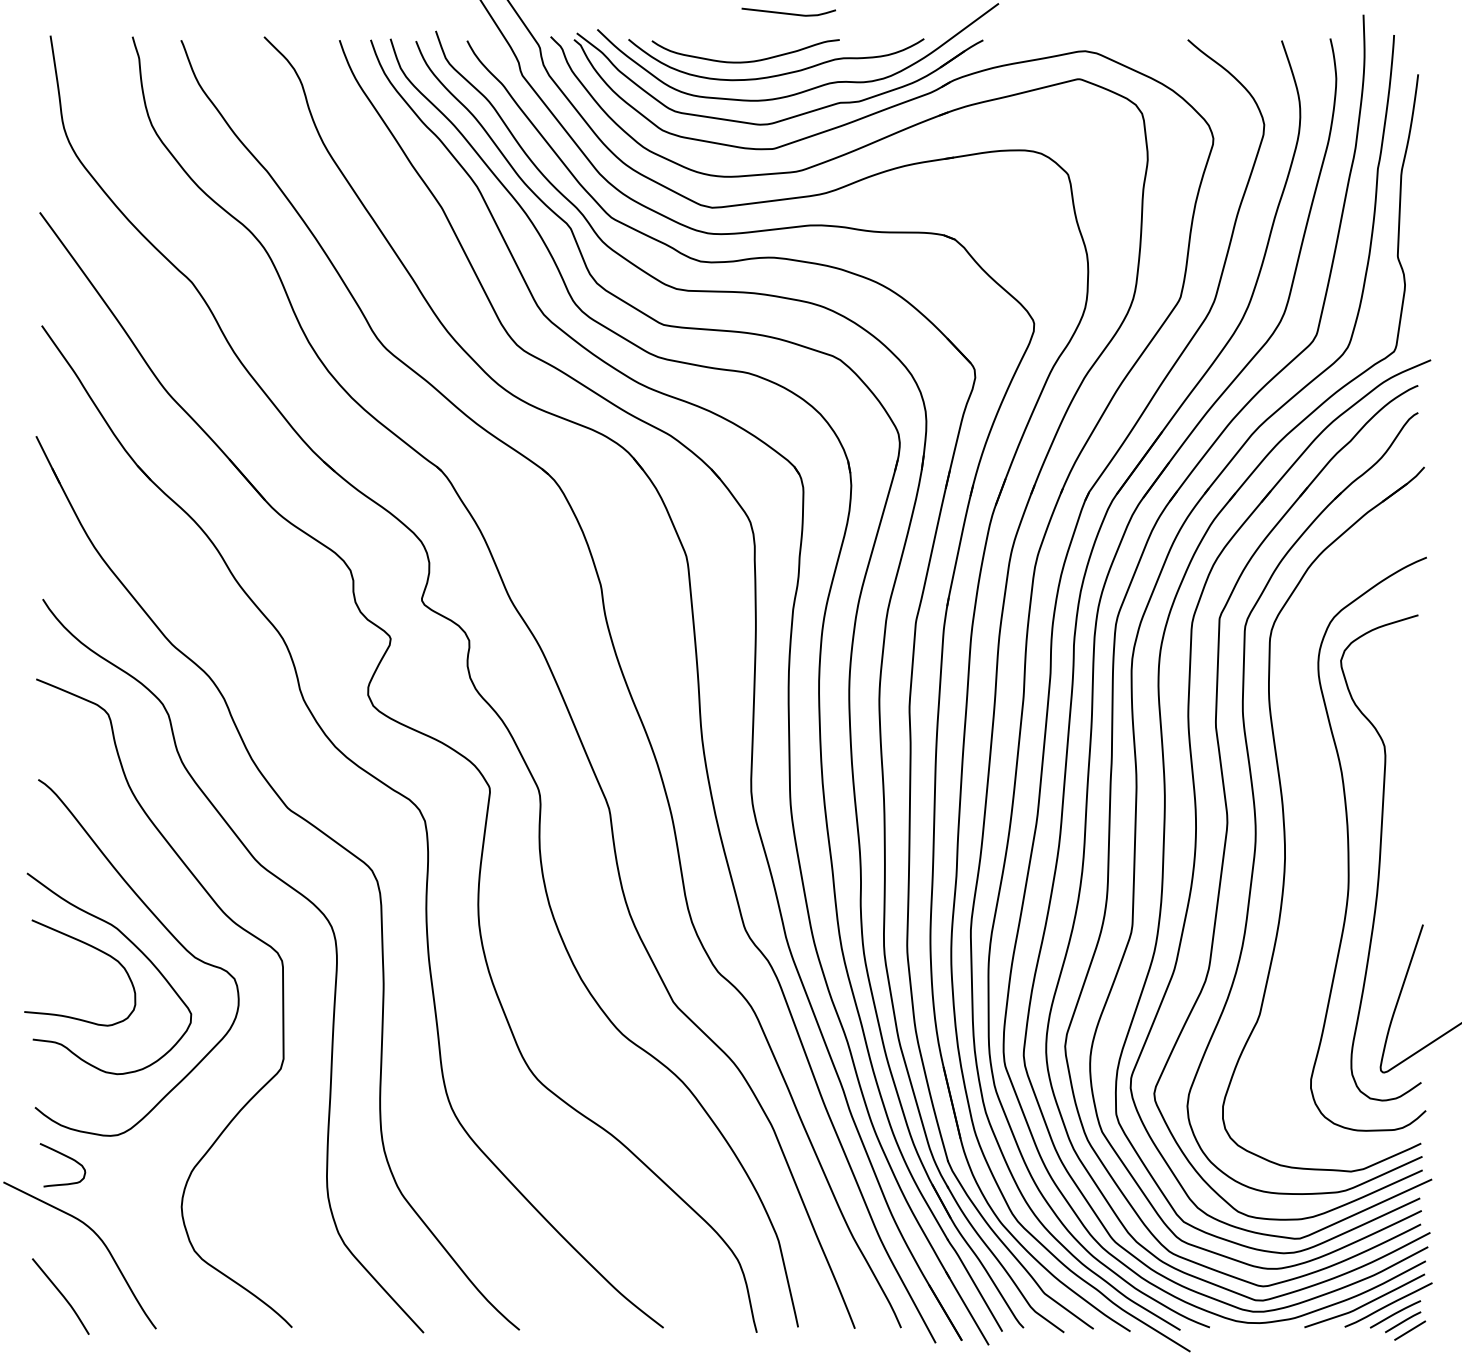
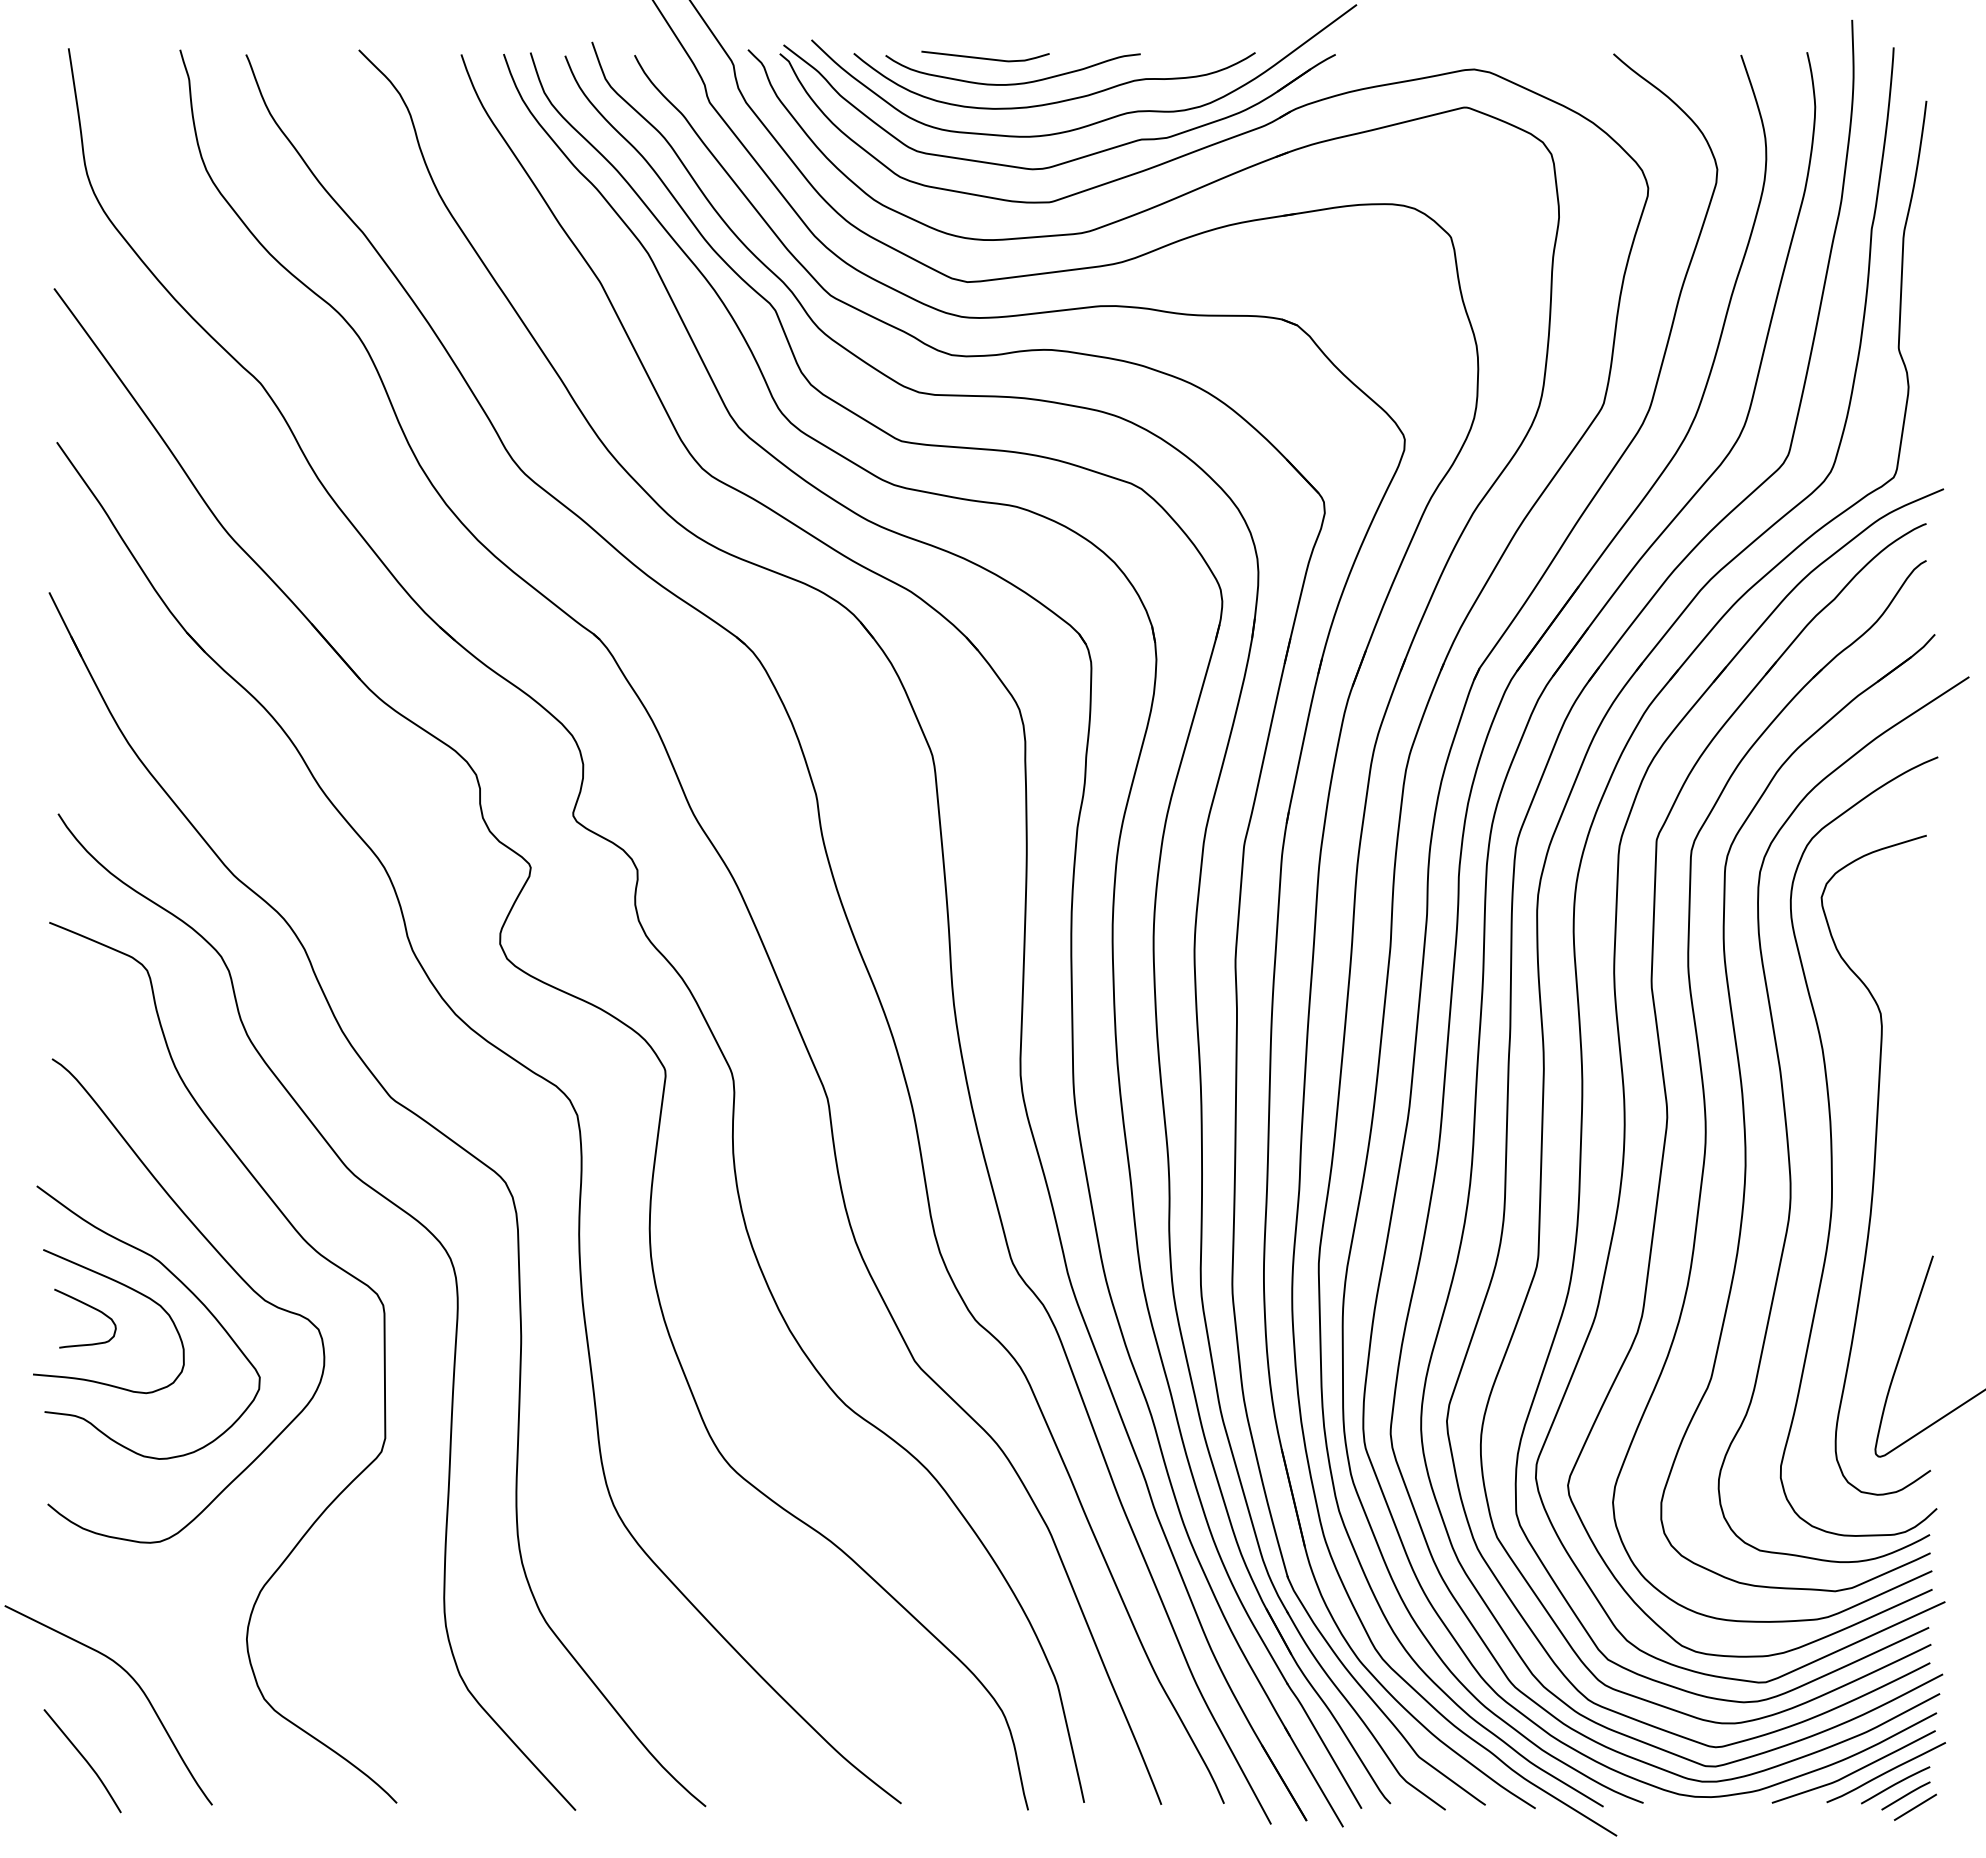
curve: (788, 12) -> (984, 57), moved
curve: (1315, 829) -> (1787, 1126), added
curve: (66, 1157) -> (90, 1307), moved

